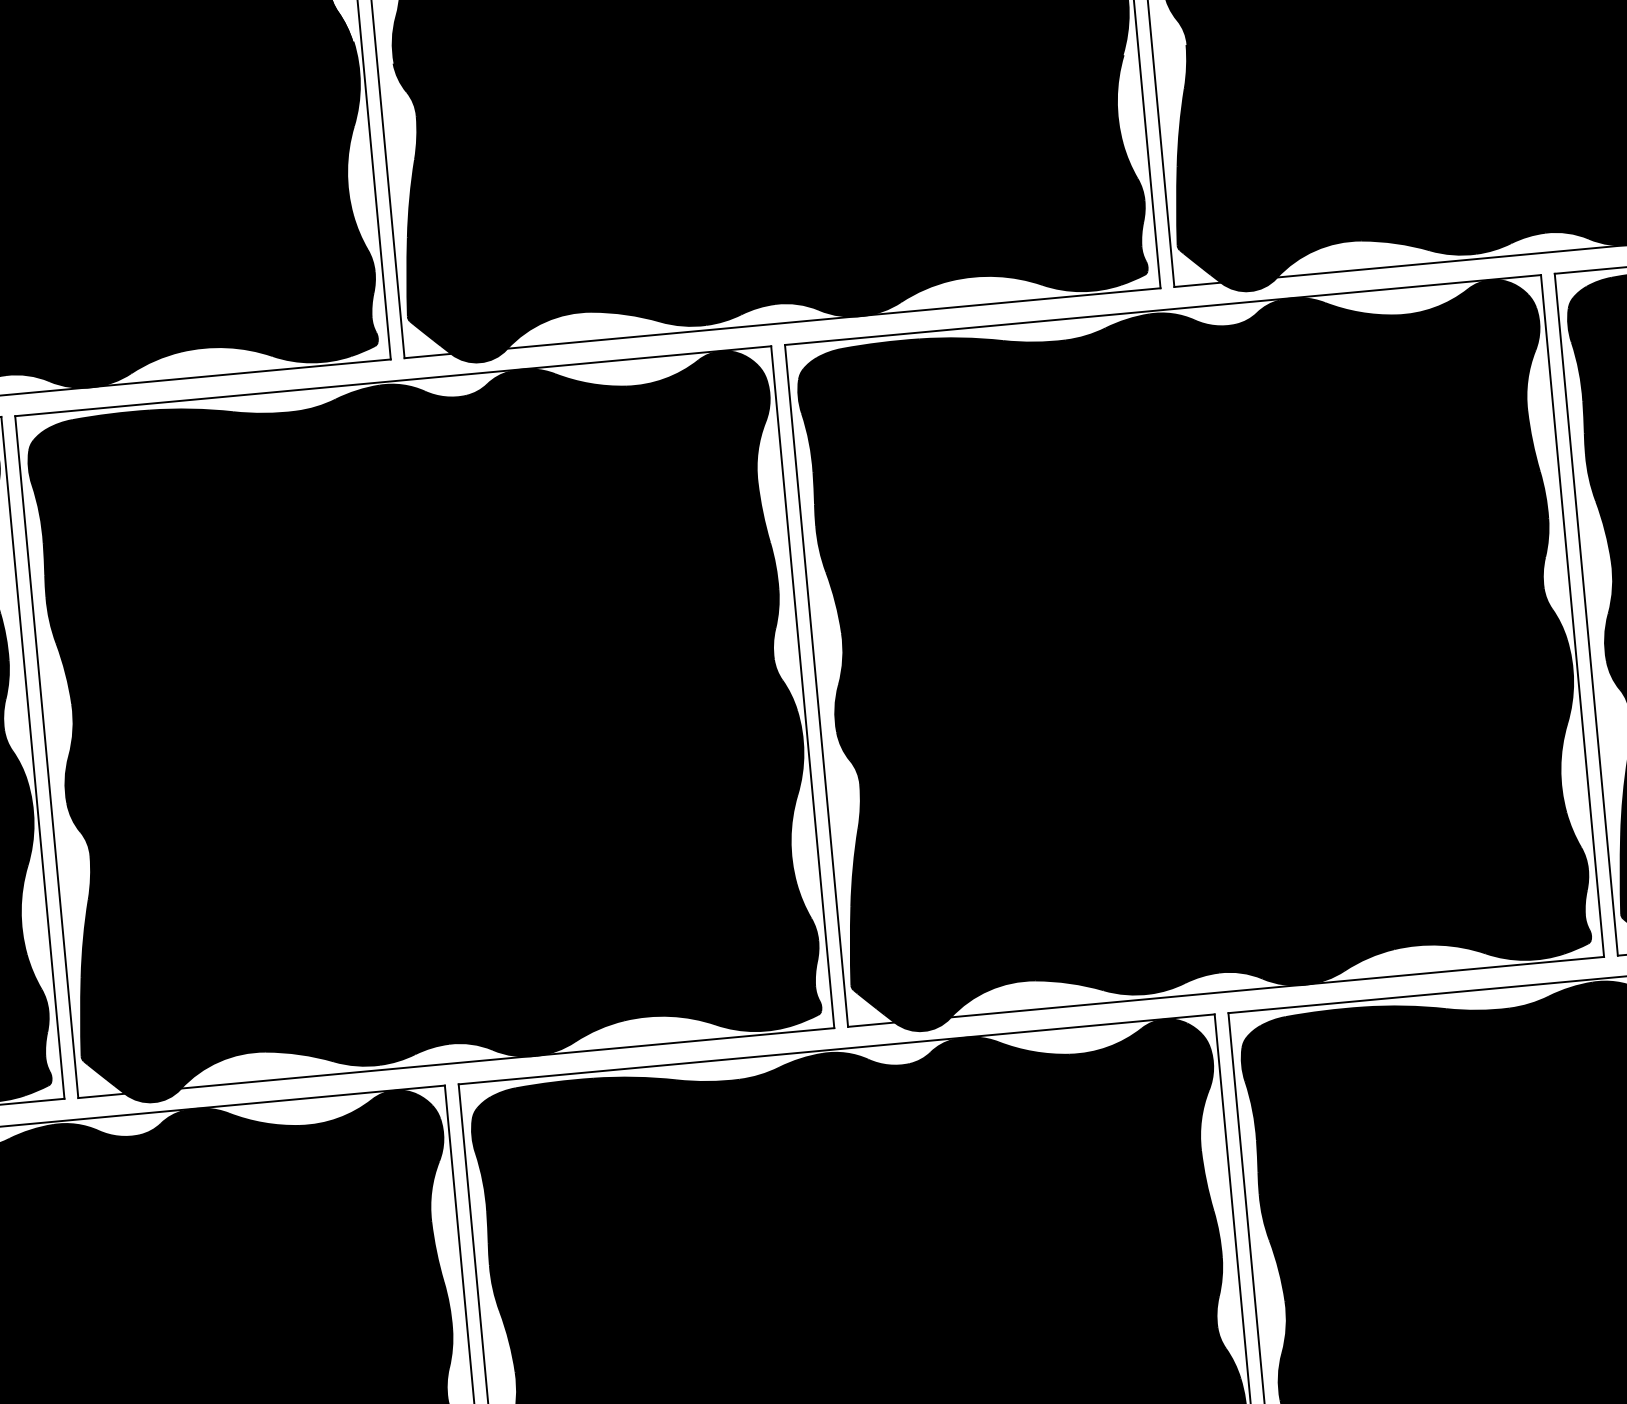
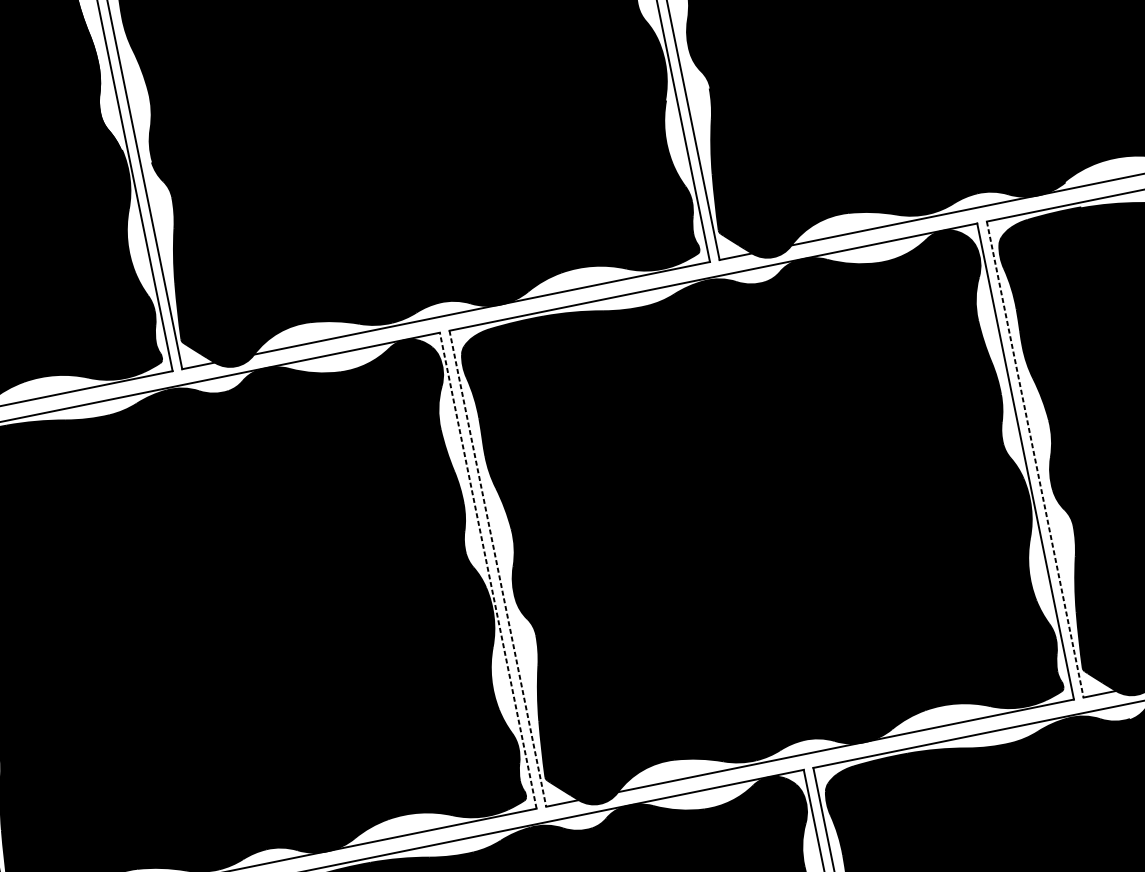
line: (1586, 615) -> (1035, 460), solid -> dashed
line: (802, 686) -> (488, 570), solid -> dashed
line: (816, 686) -> (497, 569), solid -> dashed

